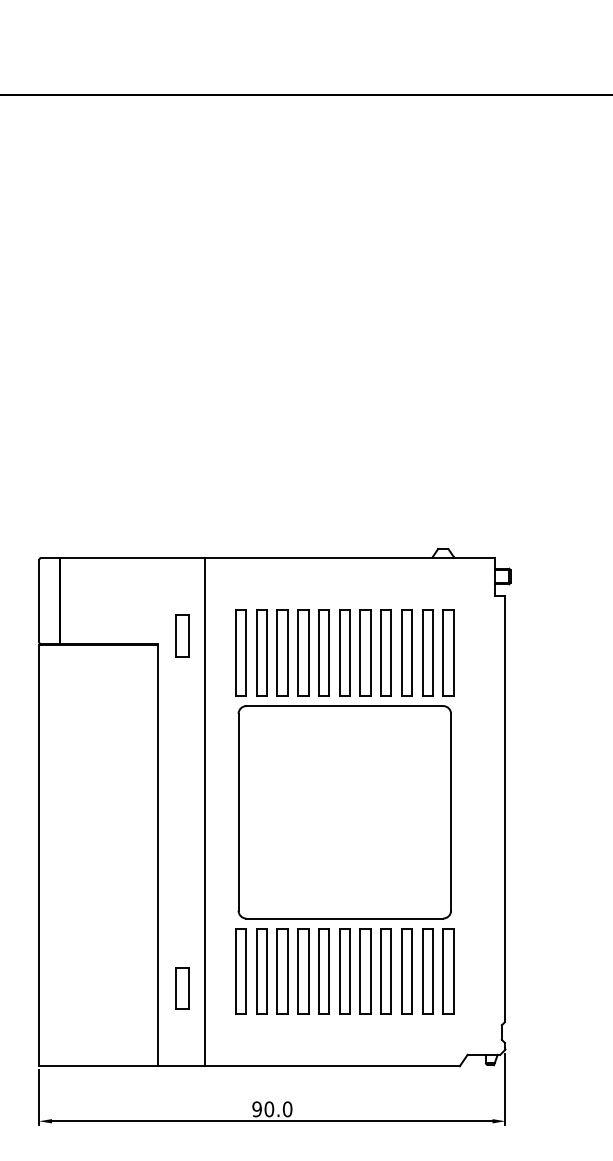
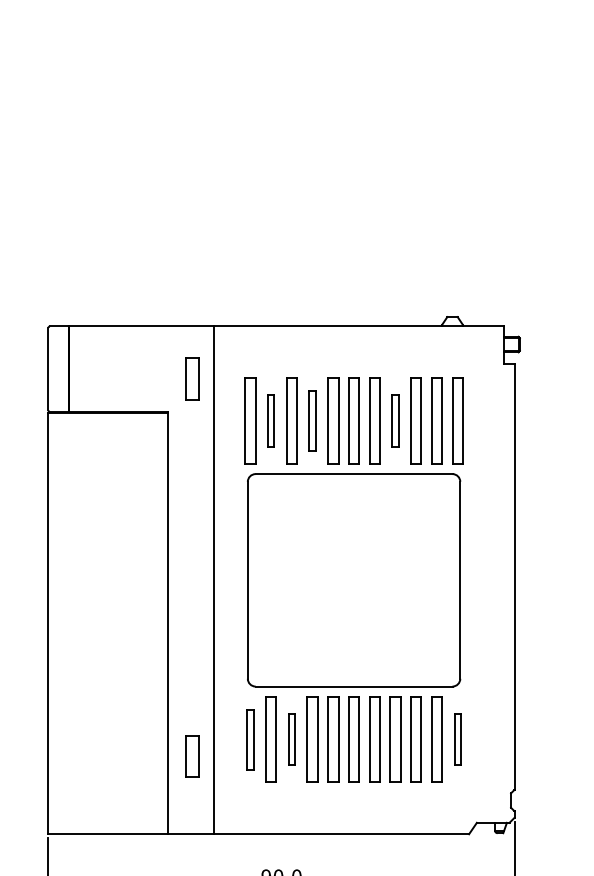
part: (182, 635) -> (191, 378), moved
part: (261, 652) -> (270, 420), size x0.6
part: (303, 652) -> (312, 420), size x0.7
part: (385, 652) -> (394, 420), size x0.6
part: (240, 971) -> (249, 739), size x0.7
part: (282, 971) -> (291, 739), size x0.6
part: (448, 971) -> (457, 739), size x0.6

